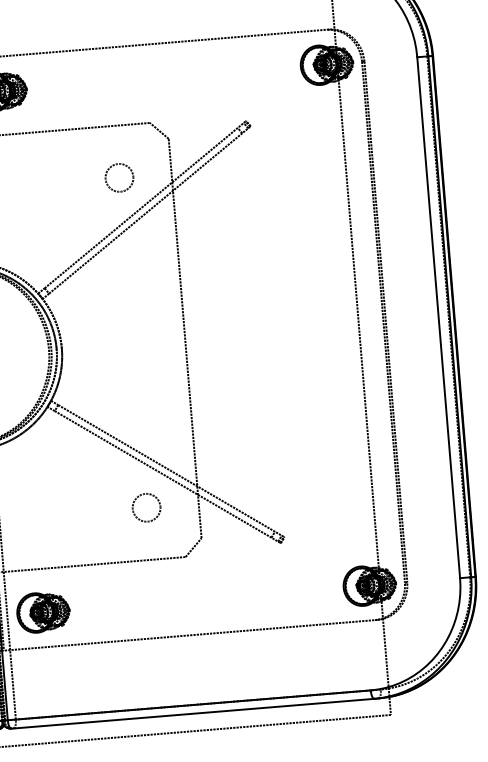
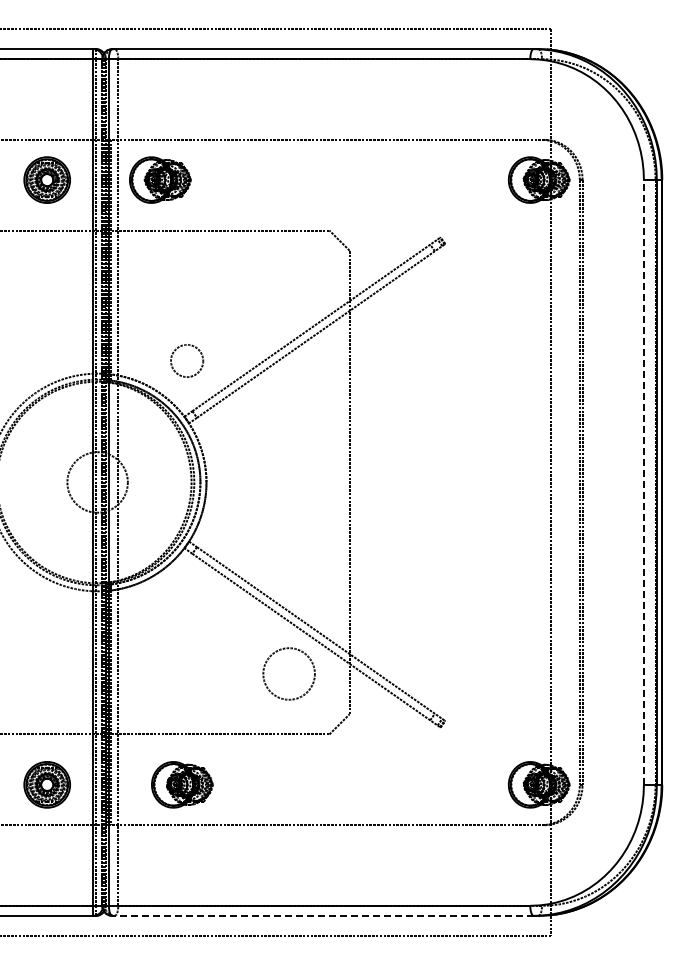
circle: (119, 177) -> (187, 360), moved
line: (438, 317) -> (643, 482), solid -> dashed
circle: (146, 507) -> (289, 673), size x1.6
part: (43, 612) -> (182, 784), moved
line: (193, 713) -> (323, 915), solid -> dashed

